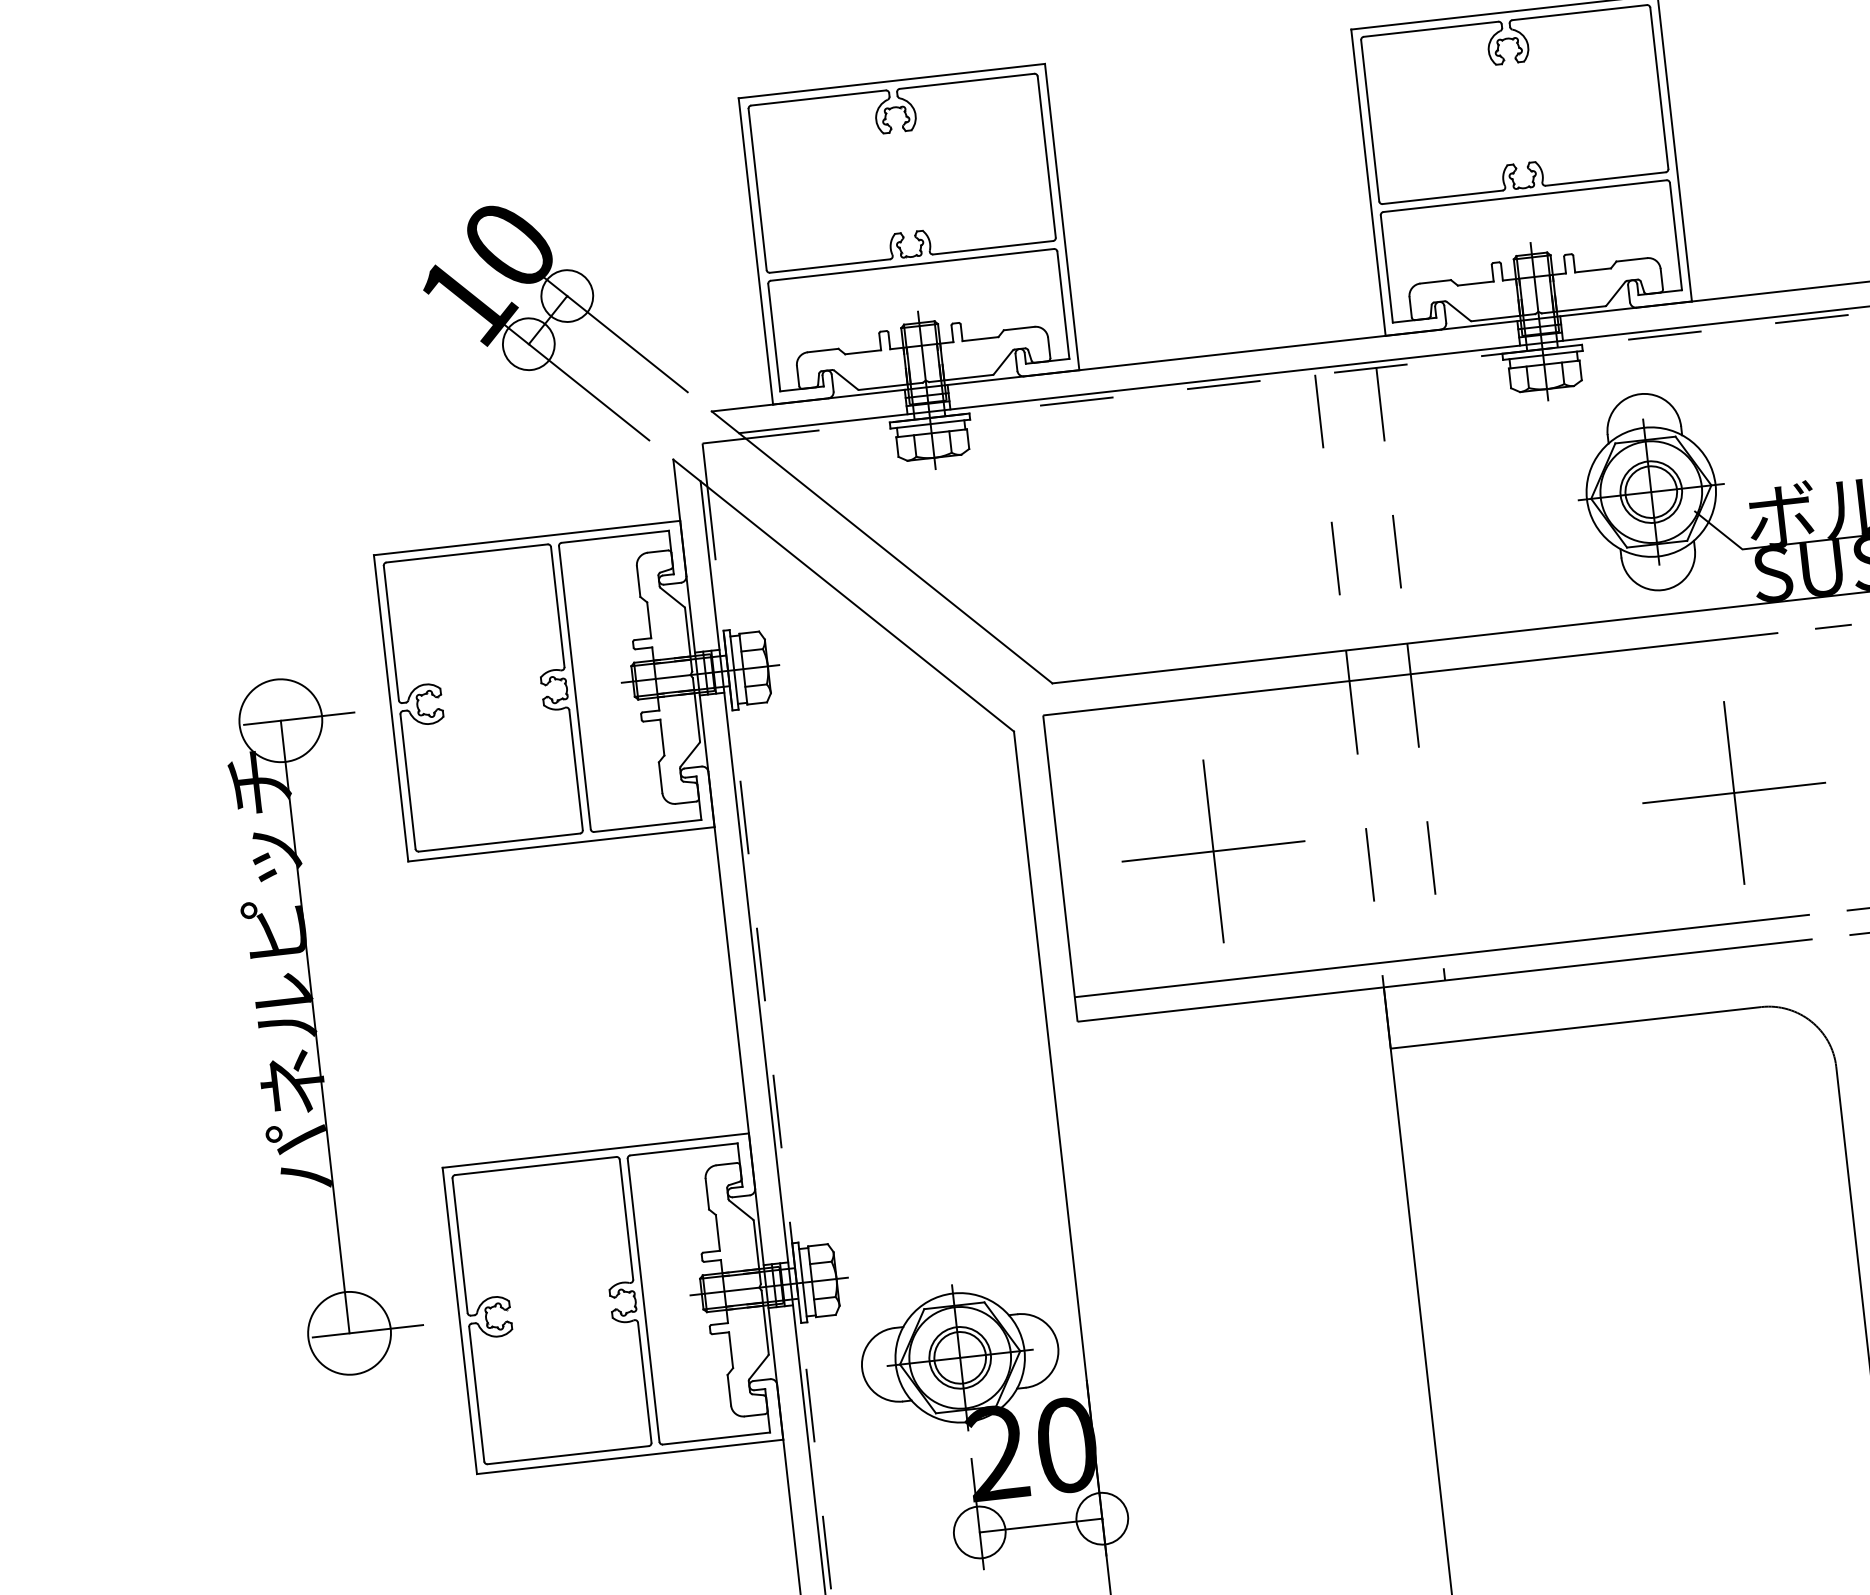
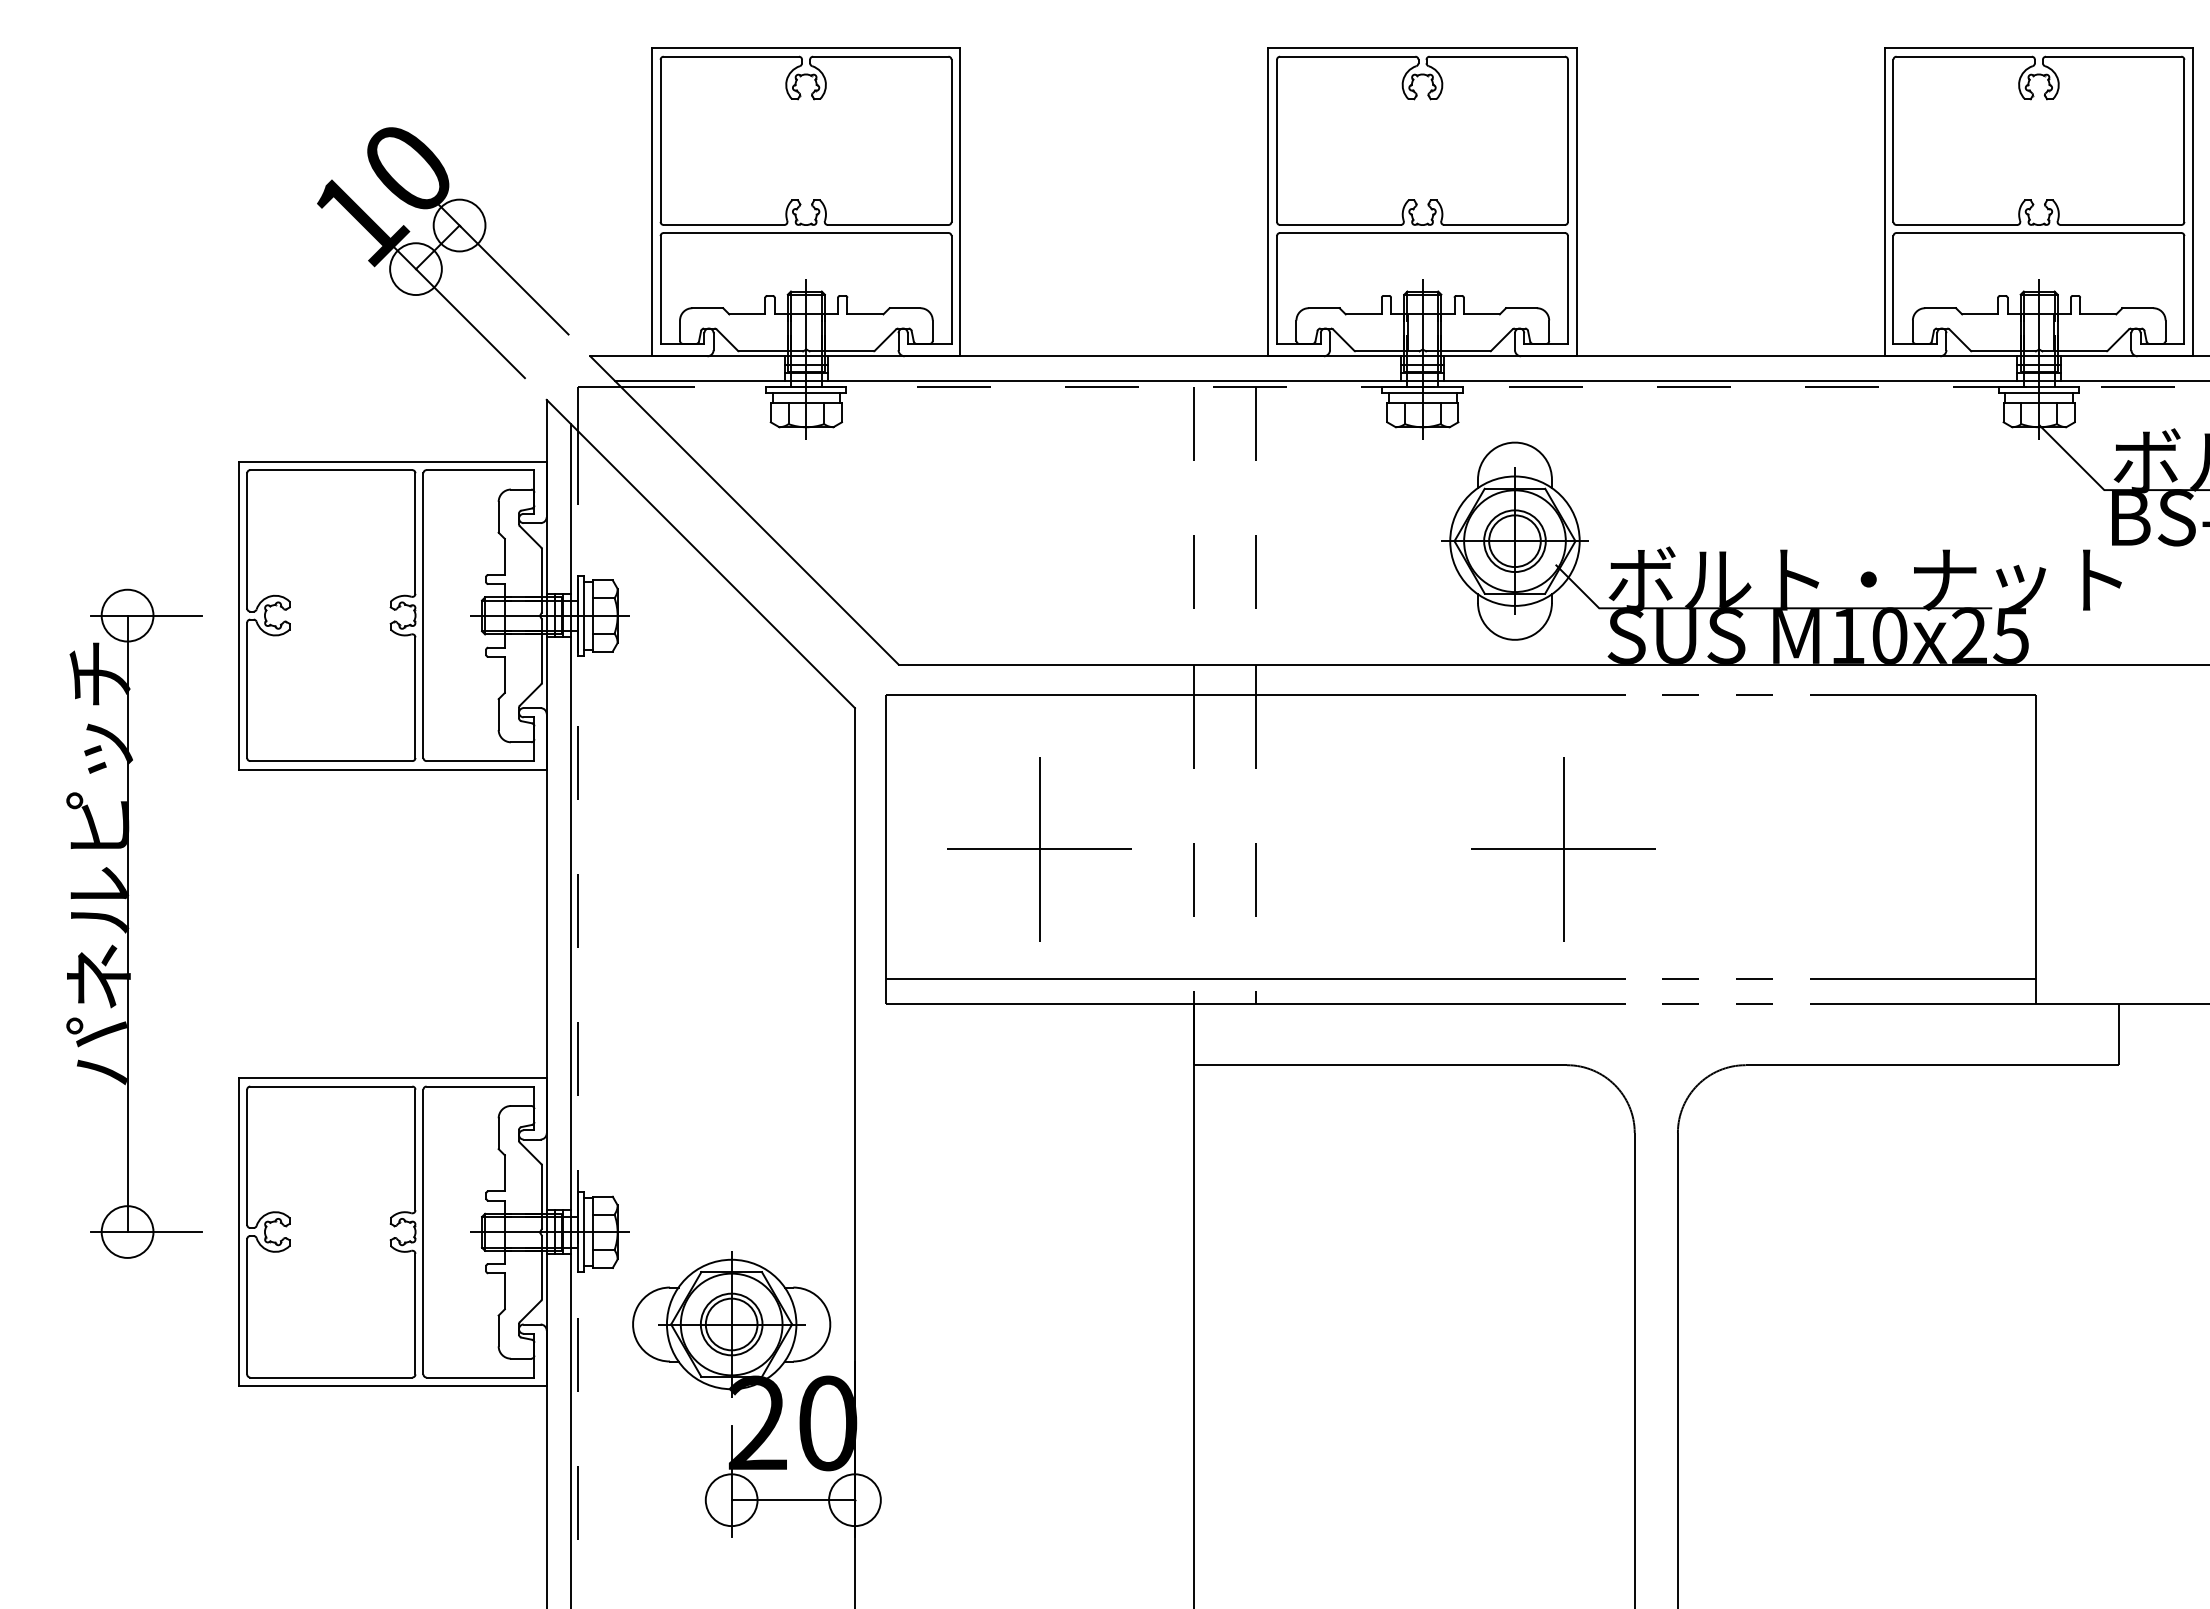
circle: (280, 720) -> (127, 615), size x0.62
circle: (349, 1332) -> (127, 1231), size x0.62

